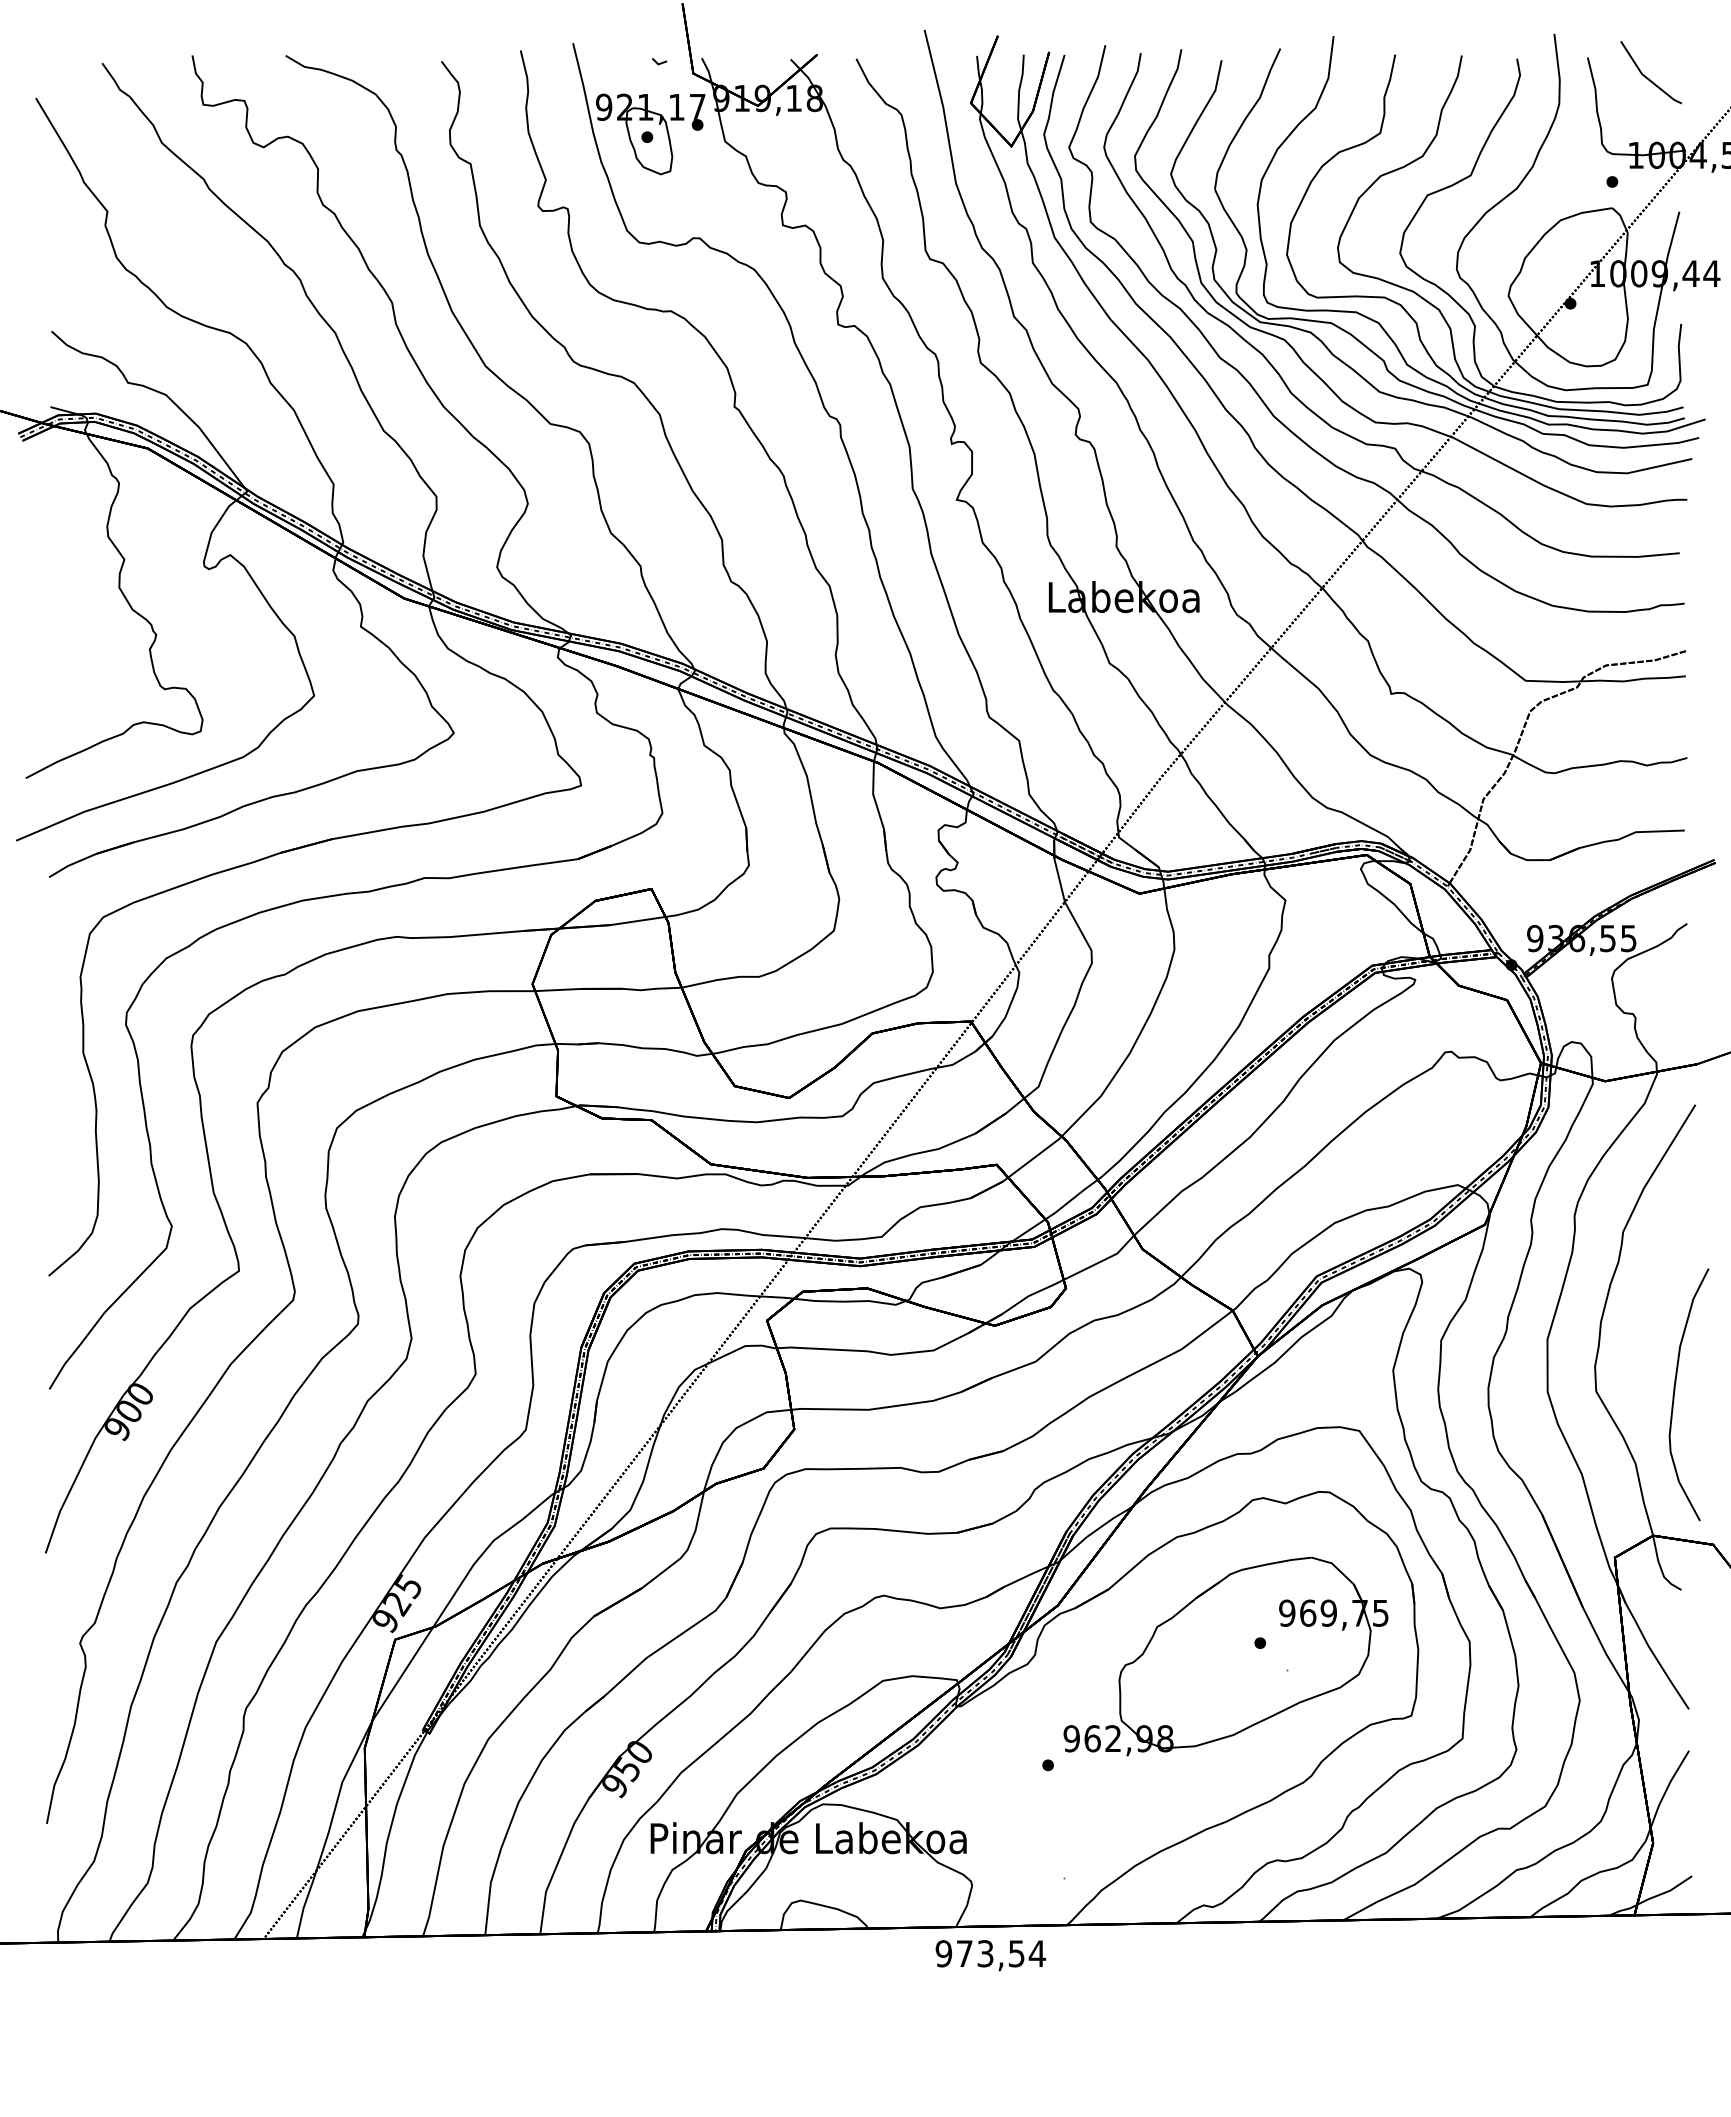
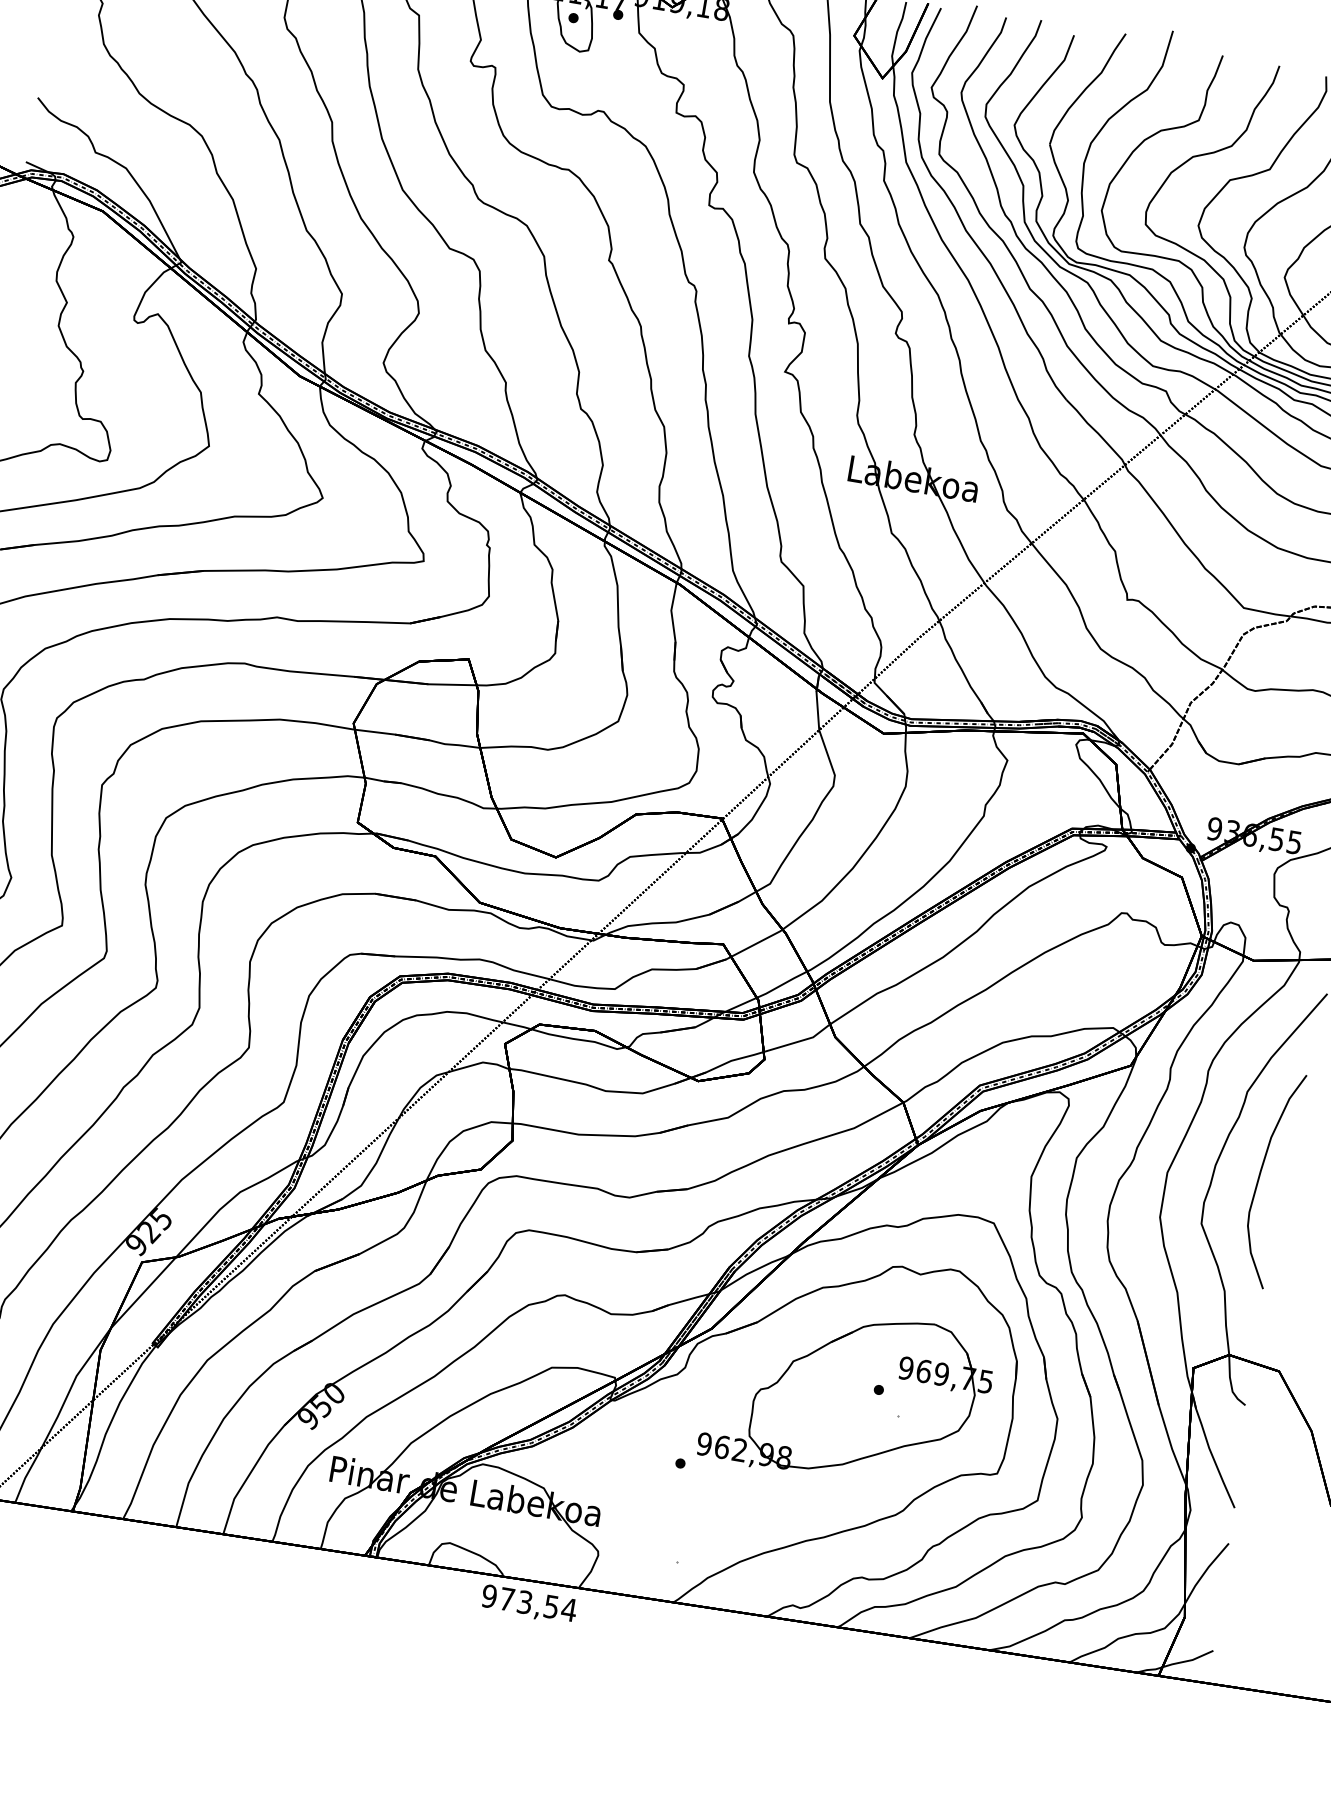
curve: (1675, 1391) -> (1260, 1175), moved
text: (990, 1955) -> (528, 1604), moved

